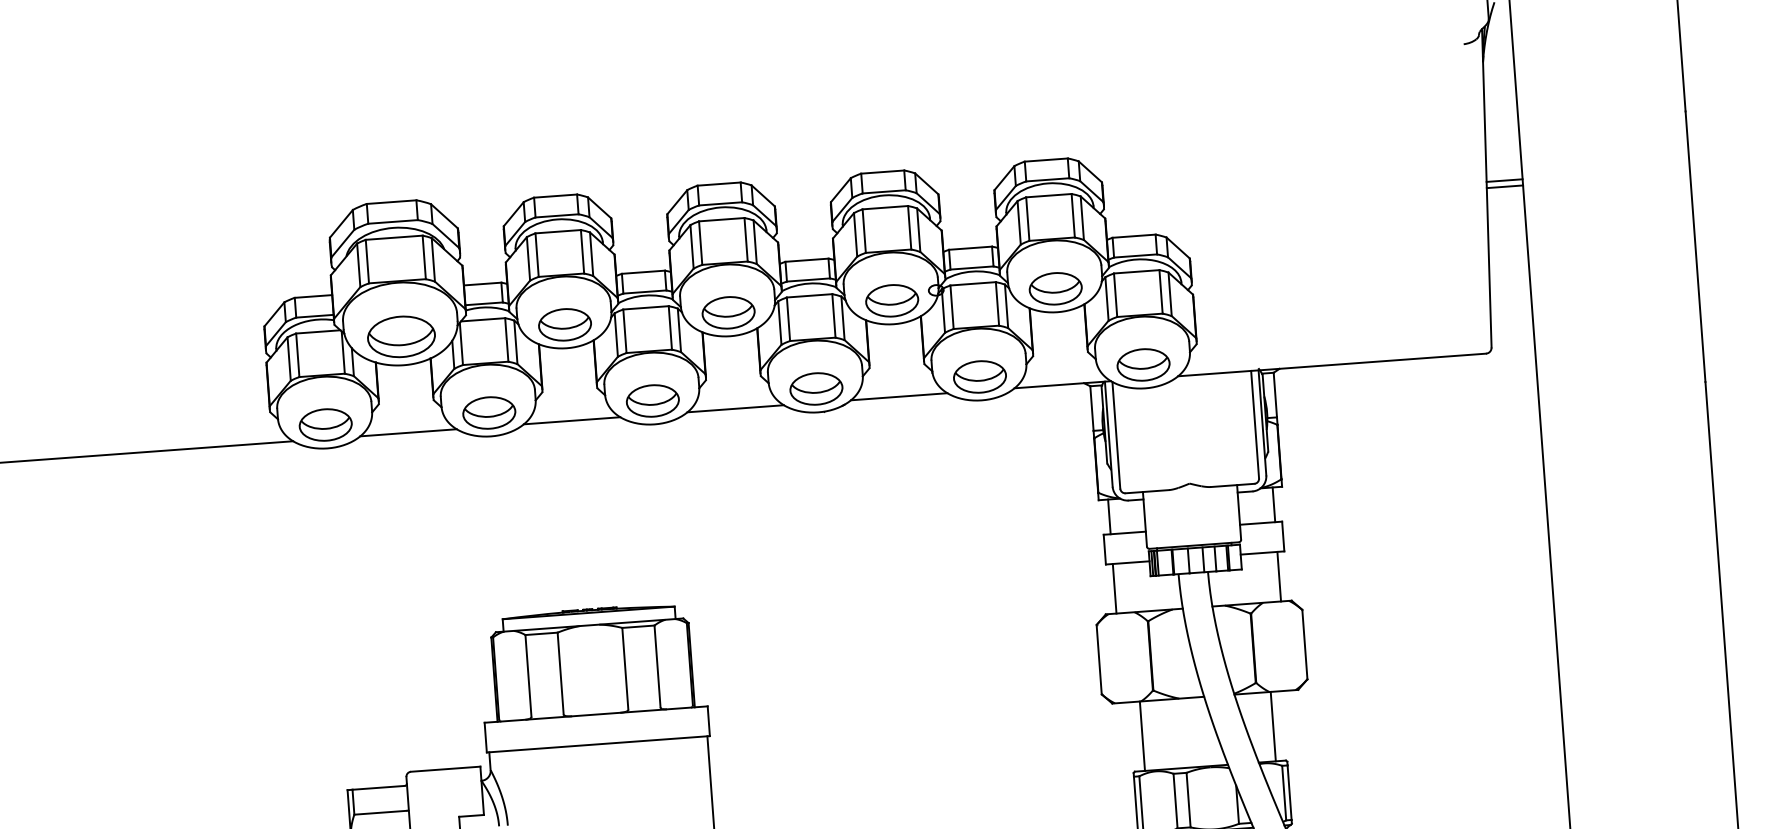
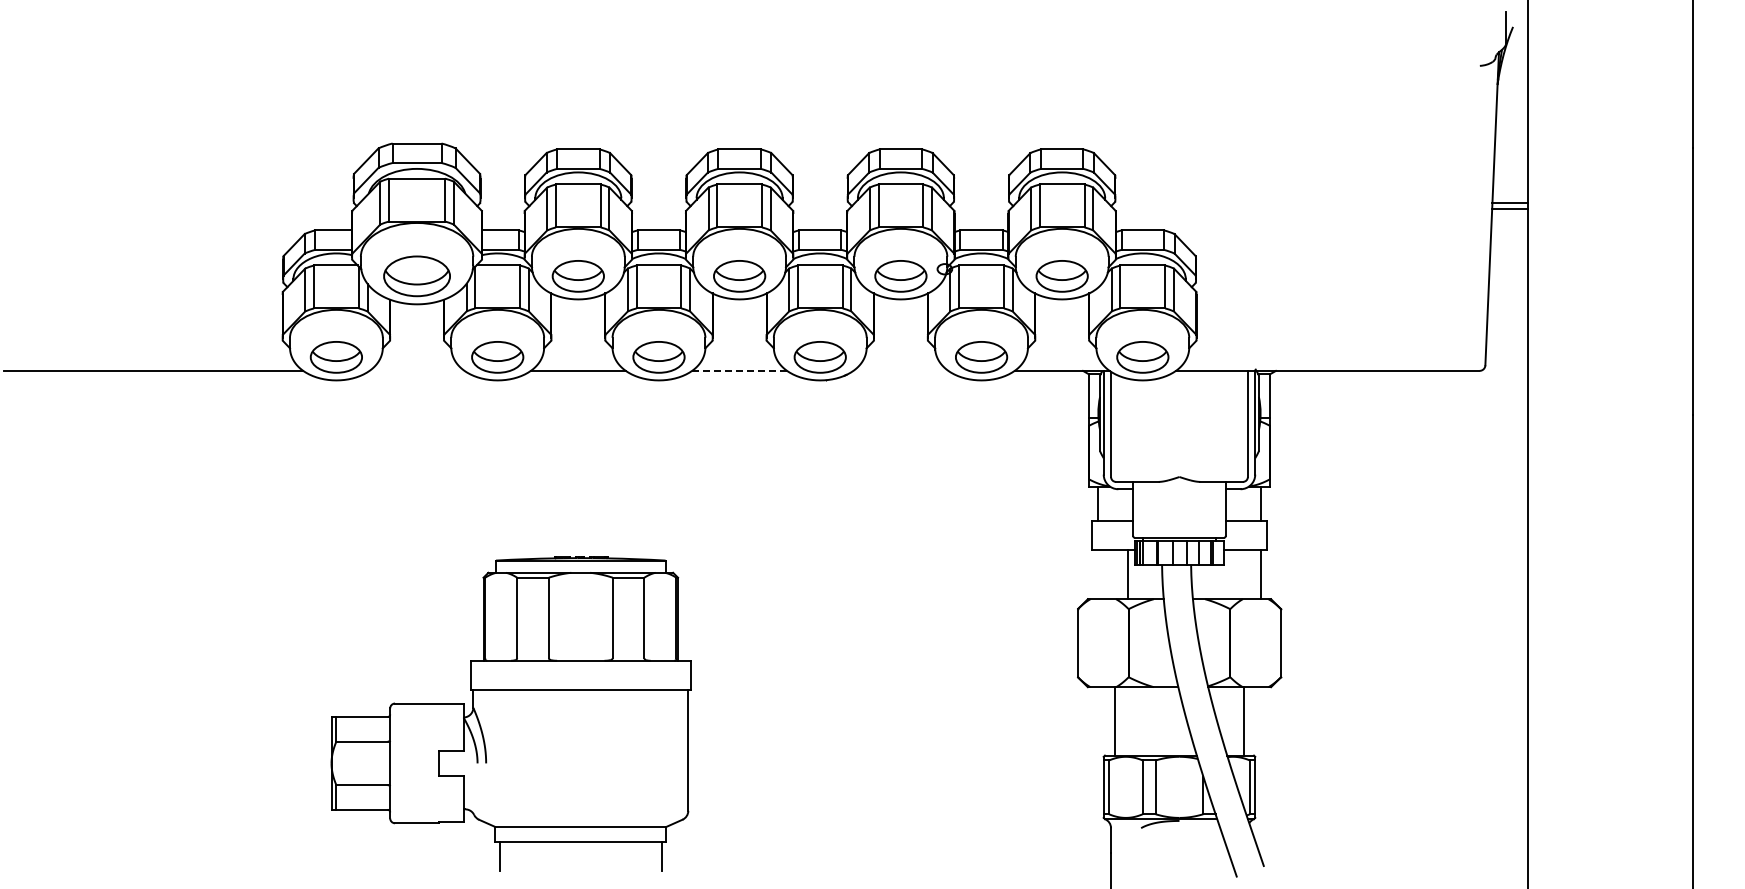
line: (898, 396) -> (900, 370), removed
line: (735, 408) -> (739, 370), solid -> dashed
line: (407, 432) -> (416, 370), removed
line: (1114, 588) -> (1128, 574), moved

